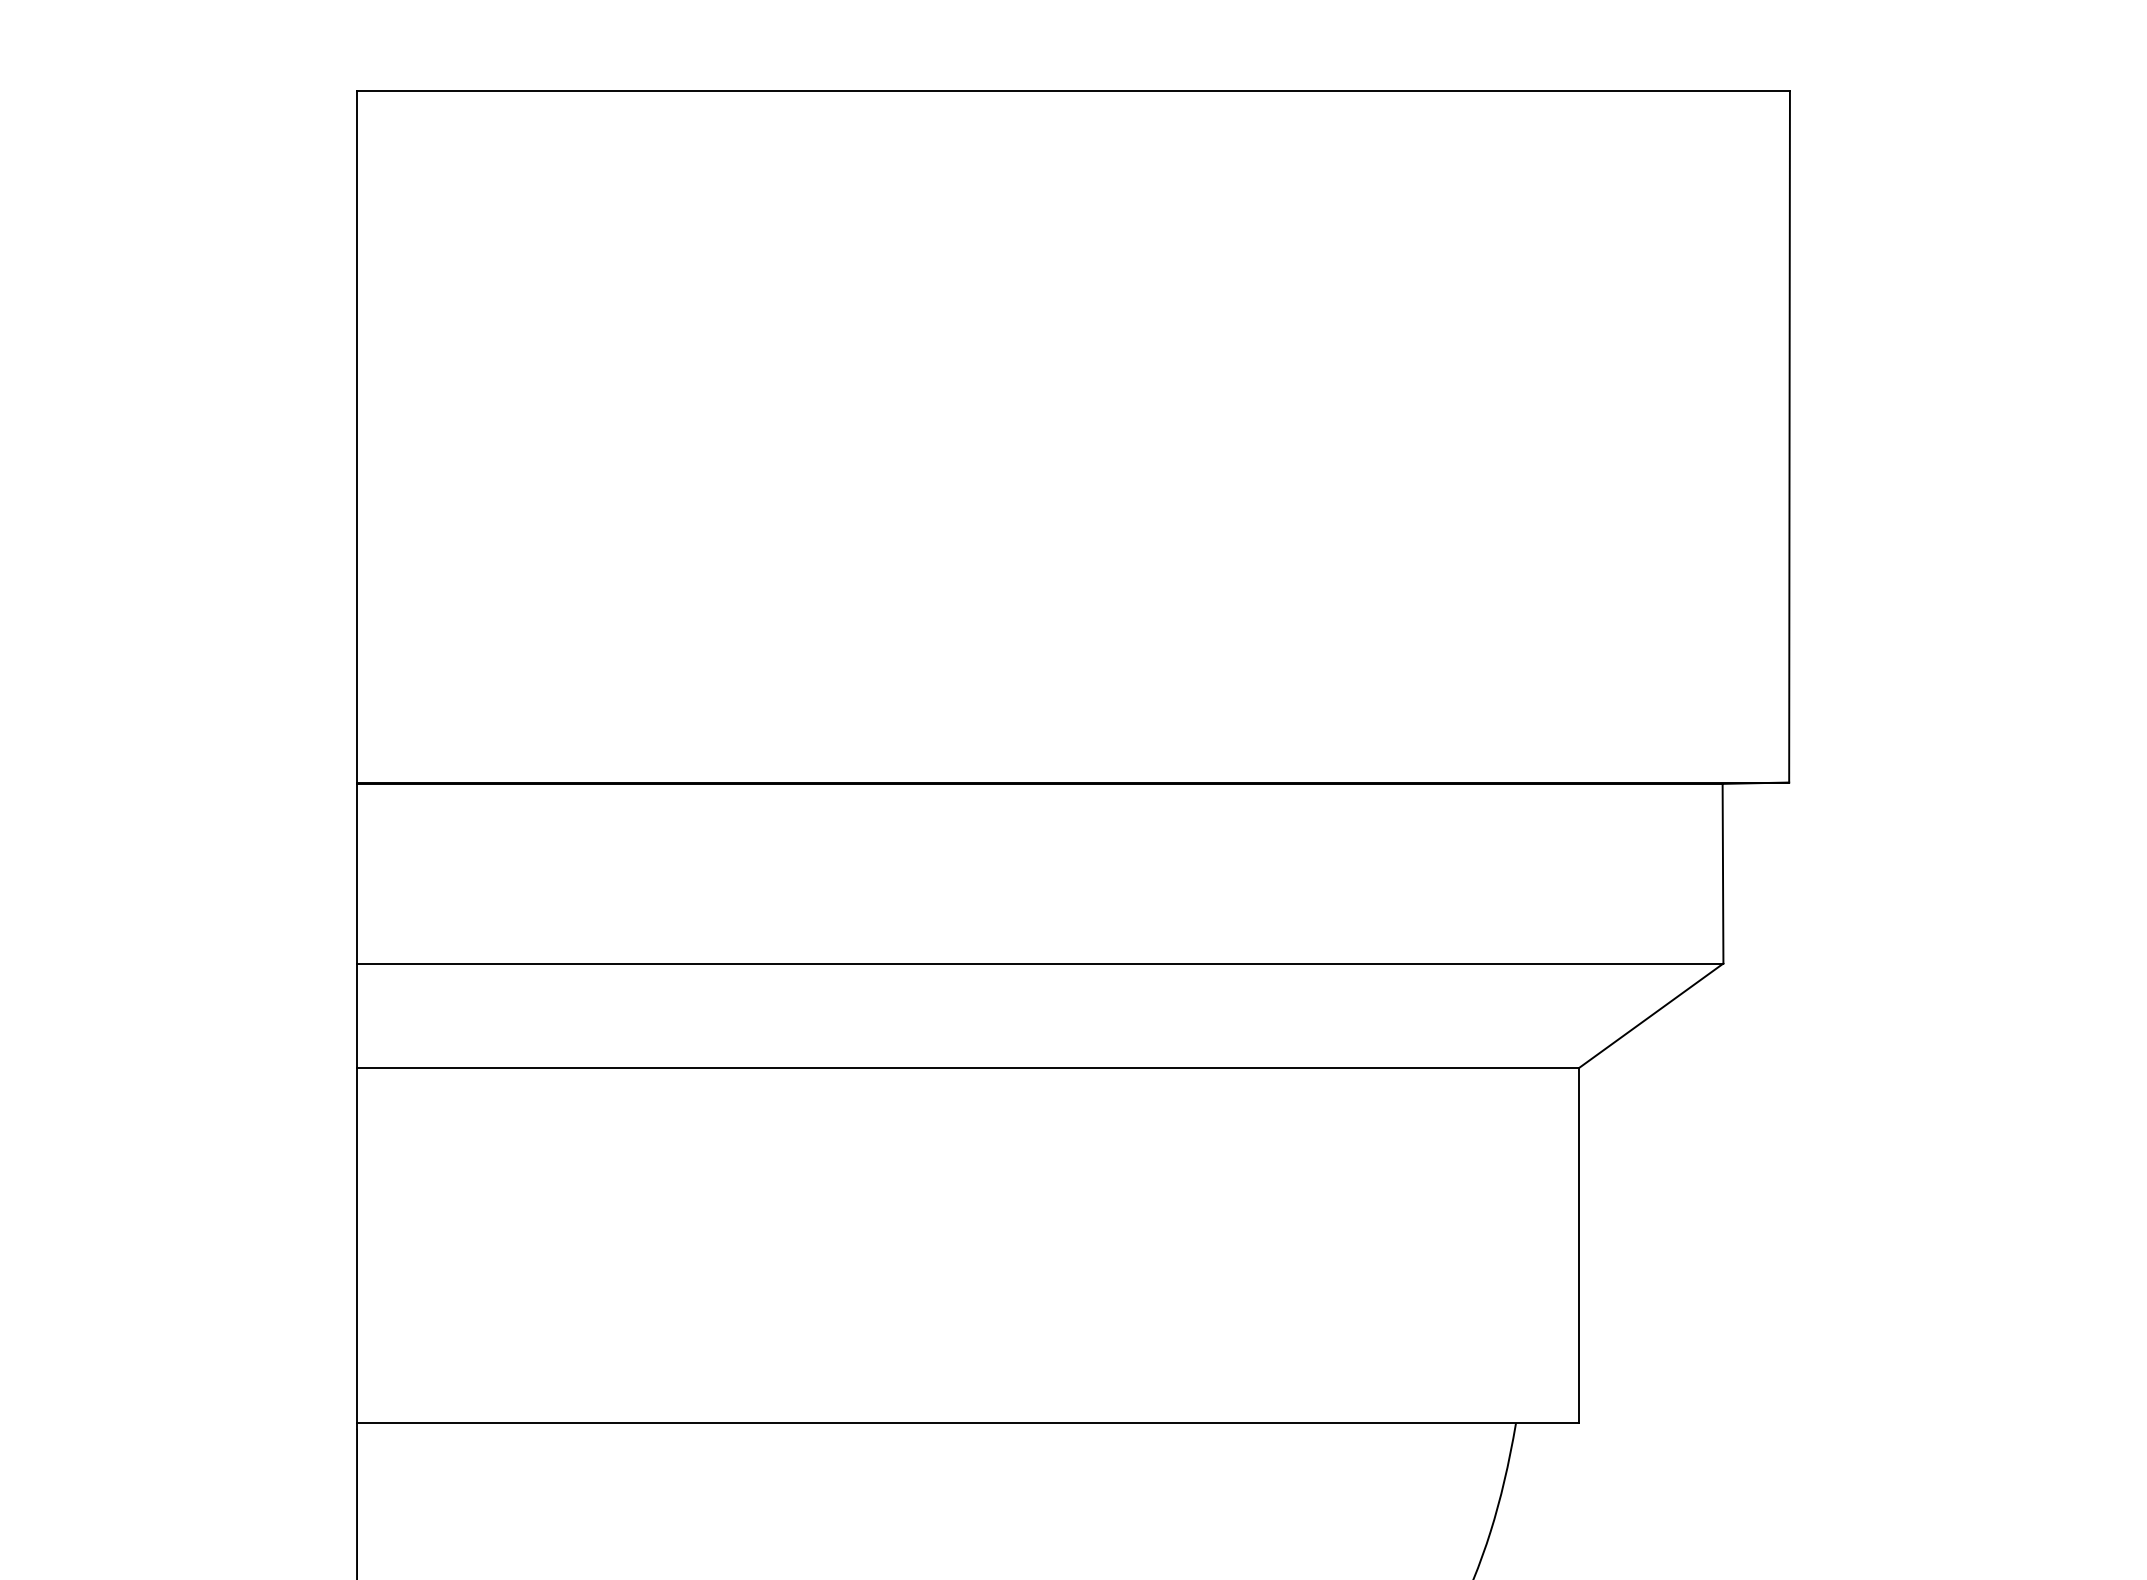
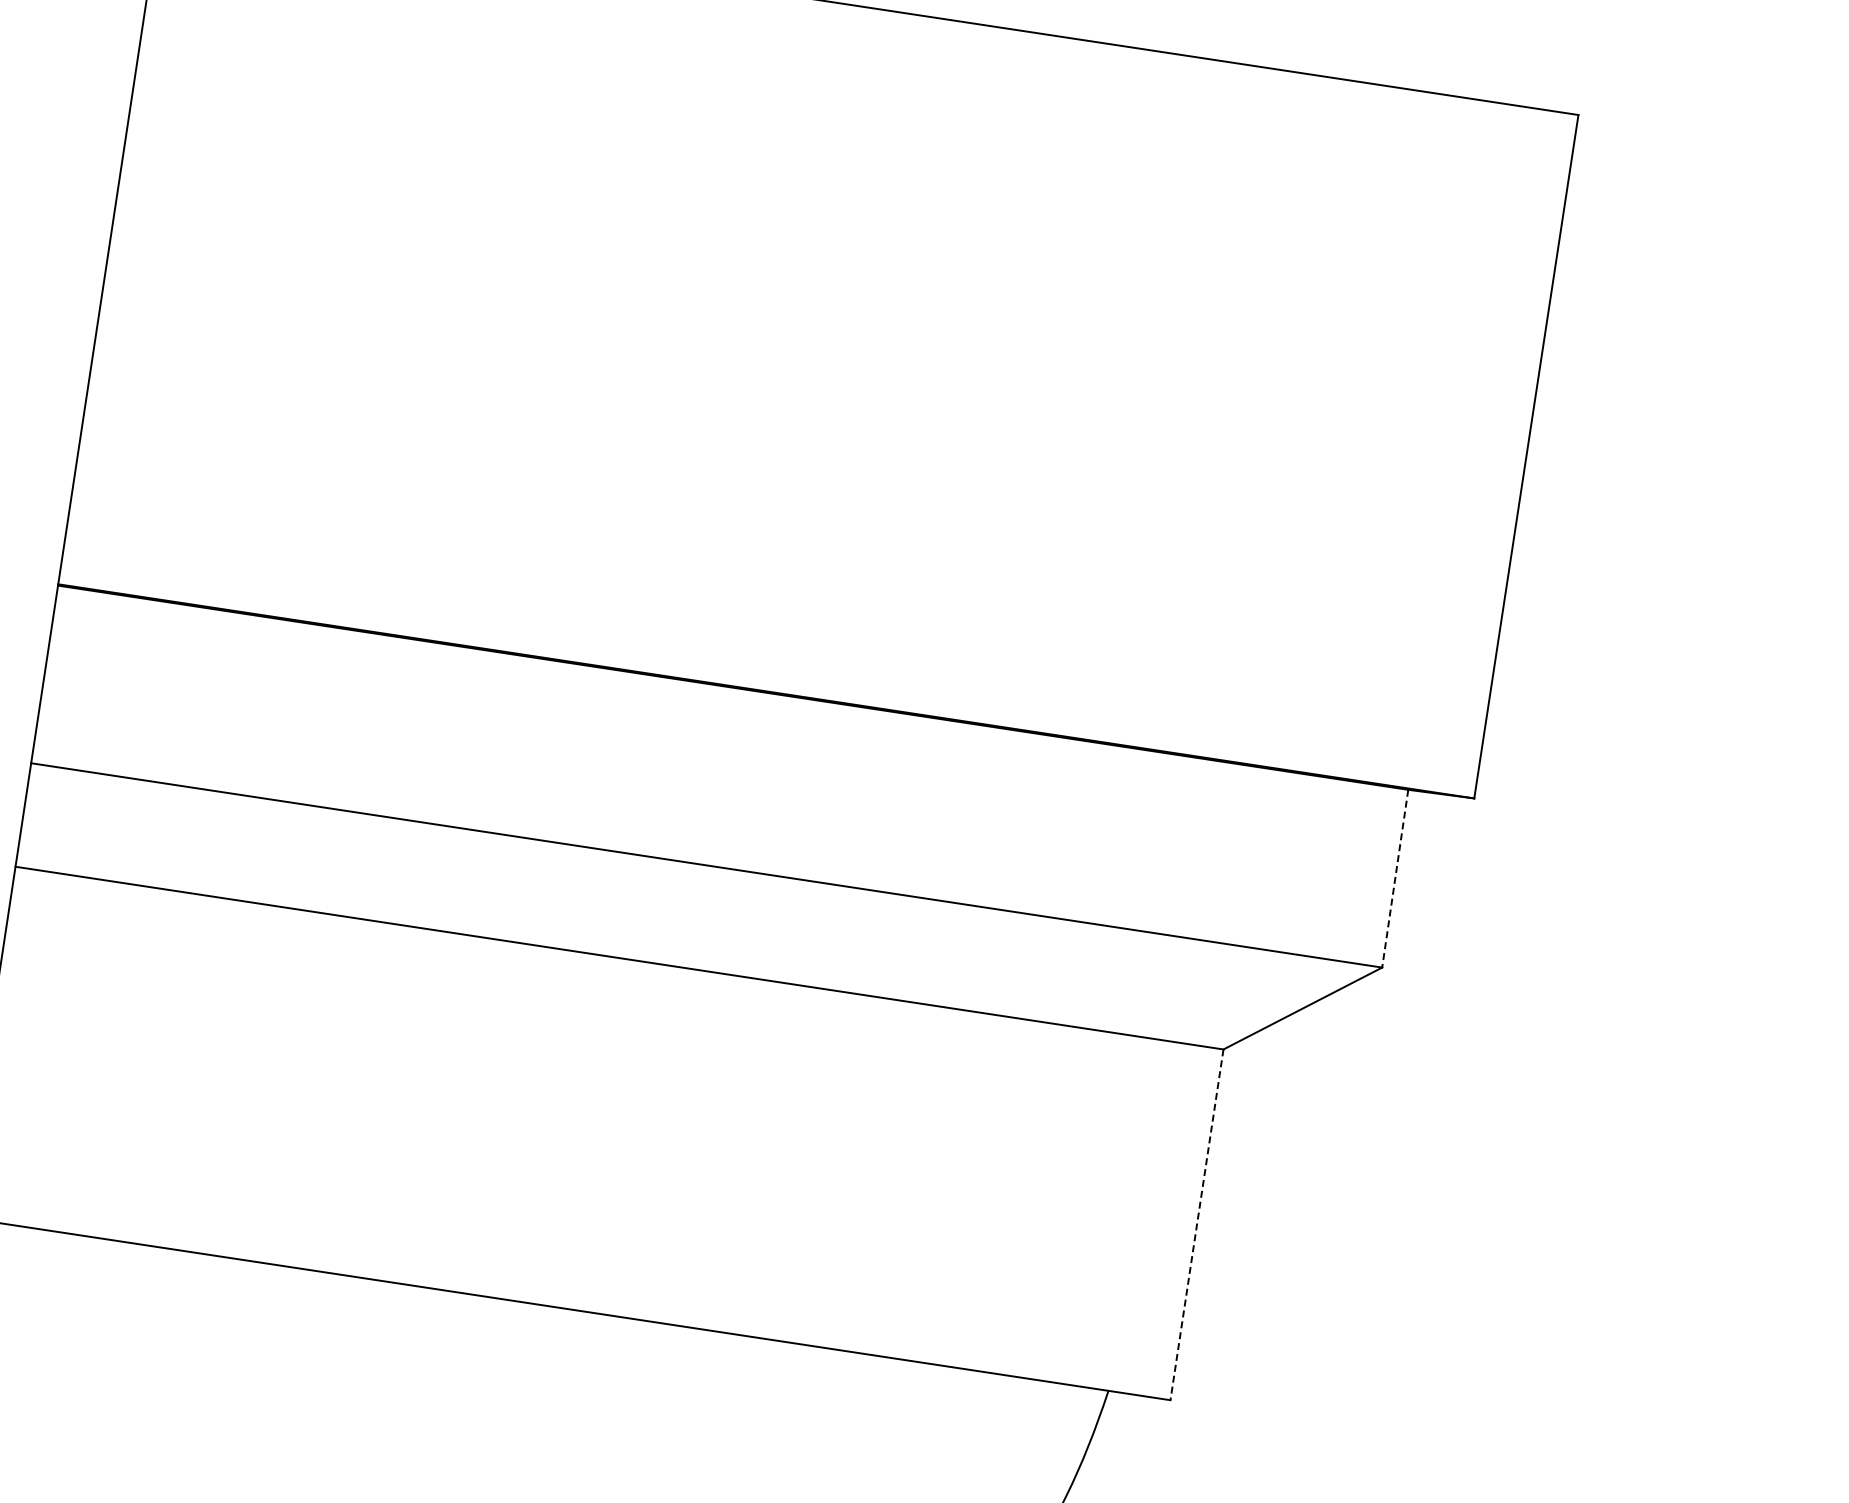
line: (1723, 873) -> (1395, 878), solid -> dashed
line: (1578, 1246) -> (1196, 1225), solid -> dashed

